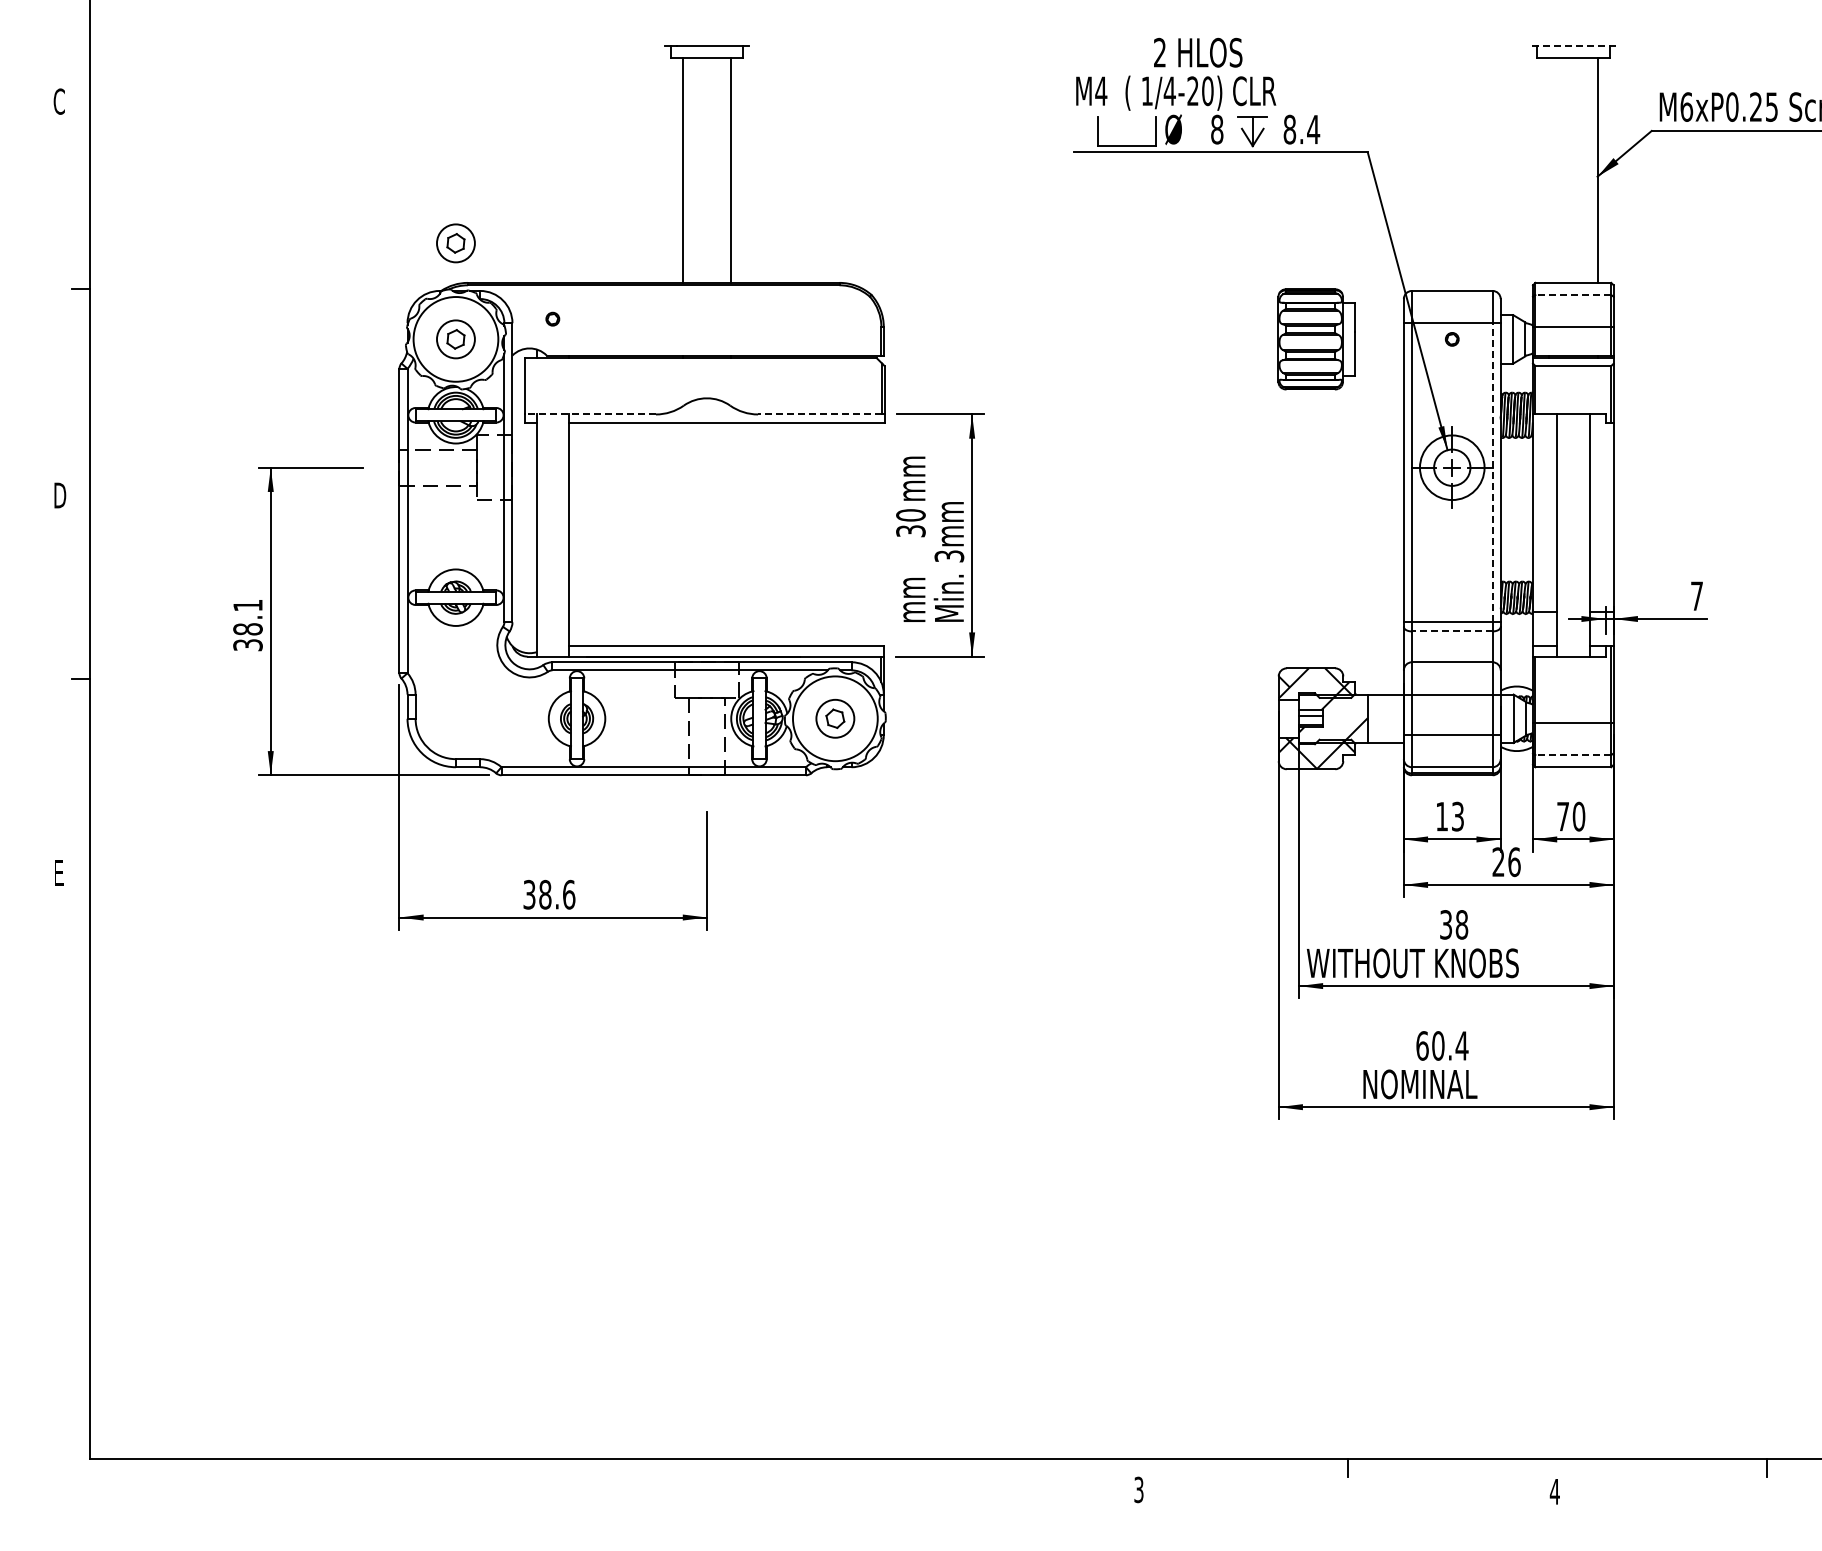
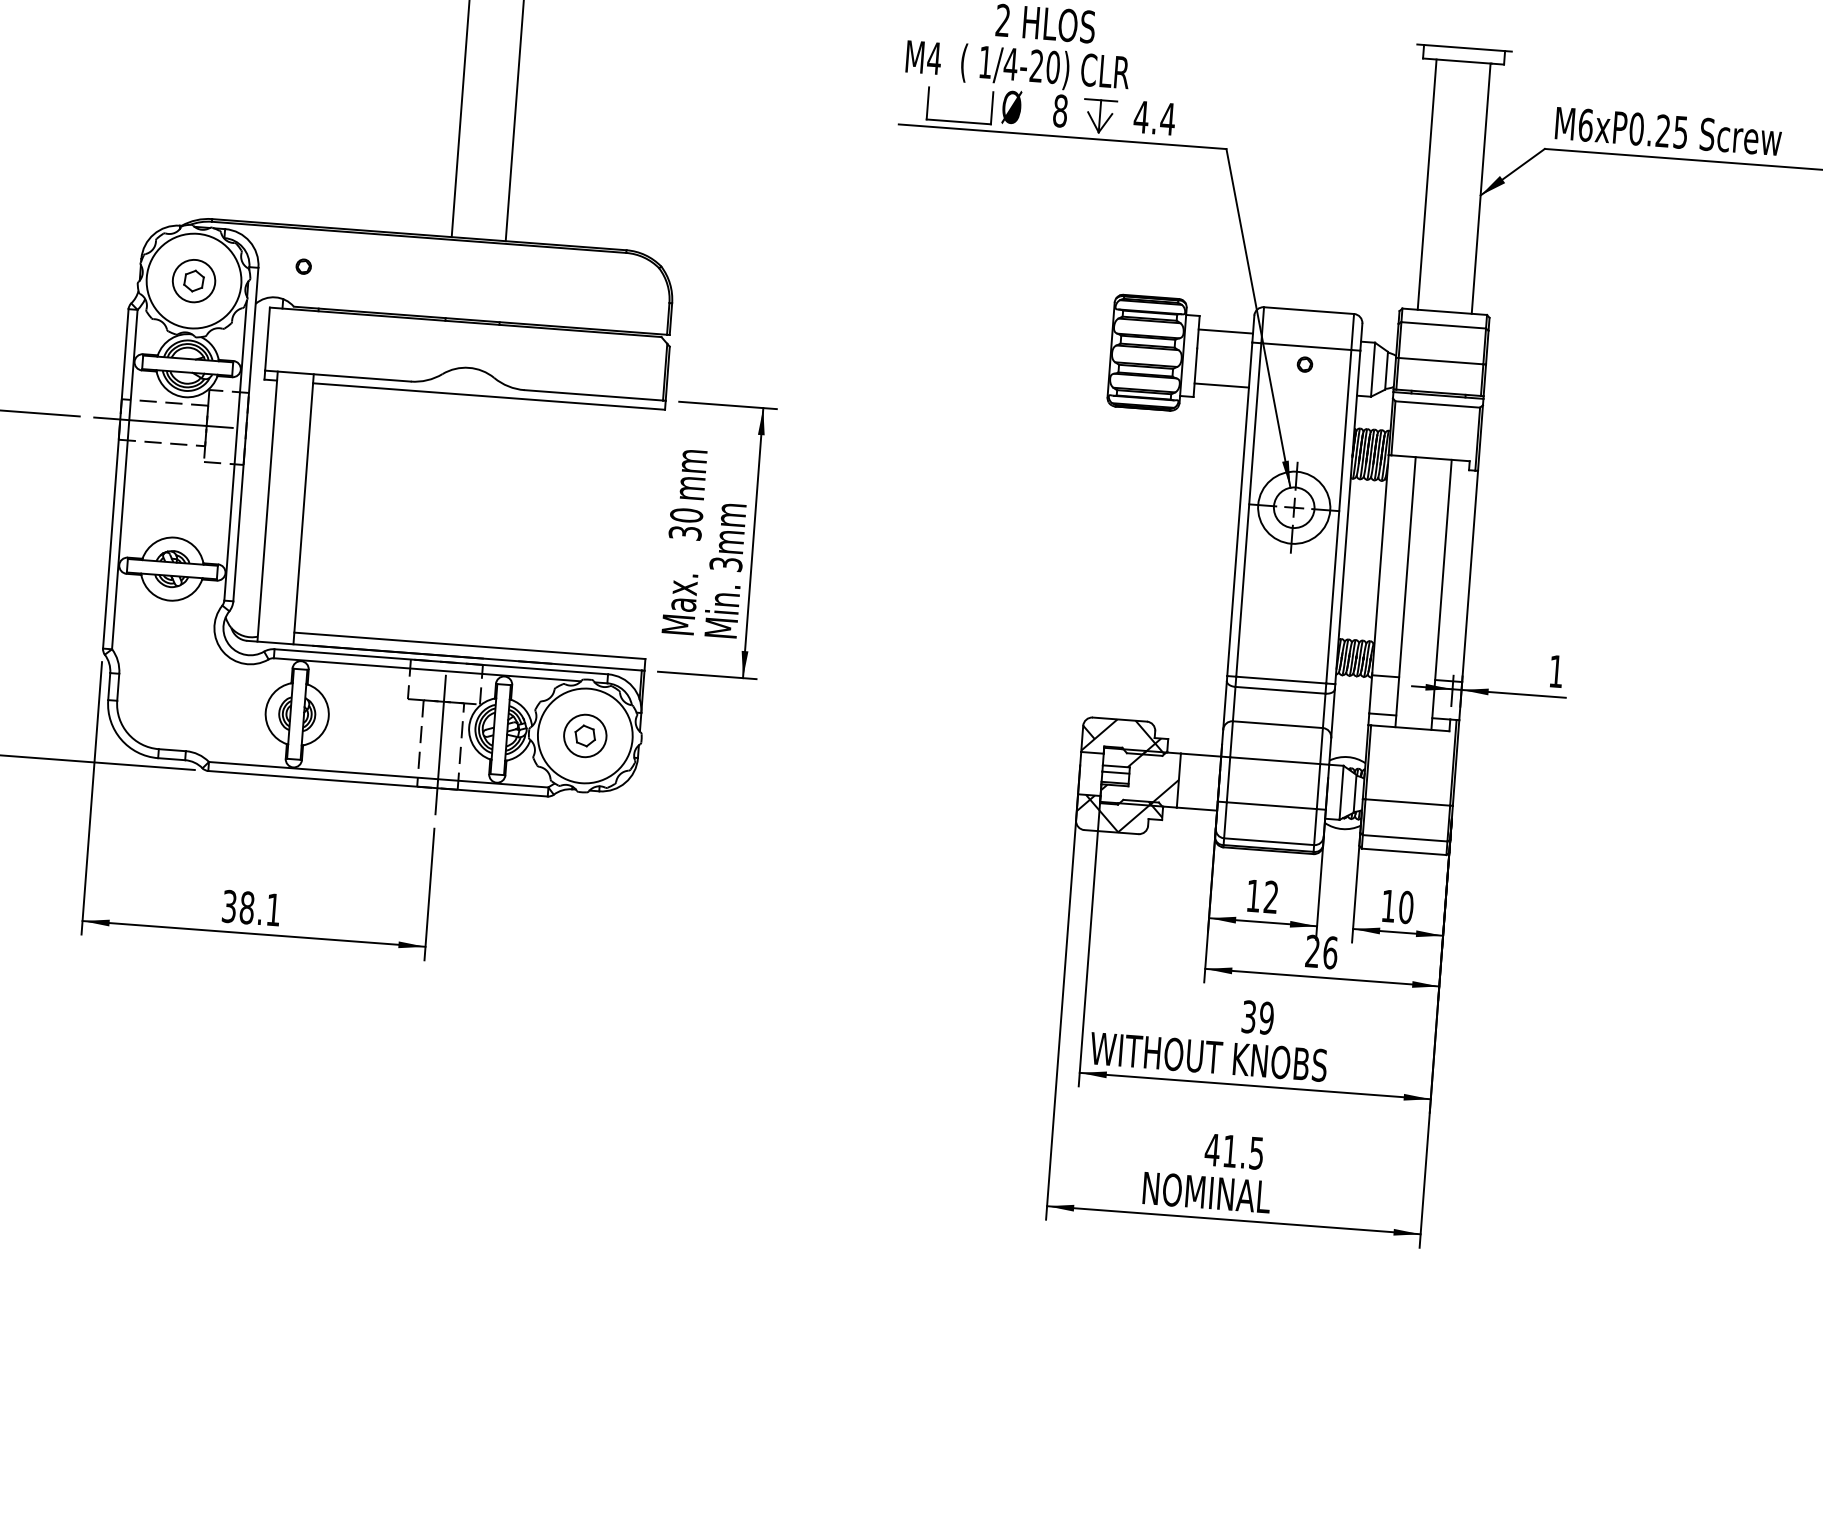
line: (1572, 46) -> (1463, 48), dashed -> solid
text: (1289, 129) -> (1141, 116), 8.4 -> 4.4
line: (1549, 170) -> (1427, 184), added
part: (455, 243) -> (201, 174), removed
line: (1573, 295) -> (1443, 325), dashed -> solid
line: (1379, 315) -> (1225, 331), added
line: (1379, 363) -> (1221, 385), added
line: (590, 414) -> (337, 376), dashed -> solid
line: (819, 414) -> (593, 395), dashed -> solid
line: (438, 467) -> (163, 422), added
line: (1492, 472) -> (1338, 516), dashed -> solid
text: (910, 594) -> (679, 603), mm -> Max.
text: (1696, 595) -> (1555, 670), 7 -> 1
line: (1451, 631) -> (1279, 690), dashed -> solid
line: (707, 736) -> (441, 744), added
line: (1573, 755) -> (1405, 838), dashed -> solid
text: (1457, 816) -> (1270, 897), 13 -> 12
text: (1562, 816) -> (1387, 905), 70 -> 10
text: (569, 894) -> (274, 909), 38.6 -> 38.1
text: (1461, 924) -> (1266, 1017), 38 -> 39
text: (1441, 1045) -> (1233, 1151), 60.4 -> 41.5

